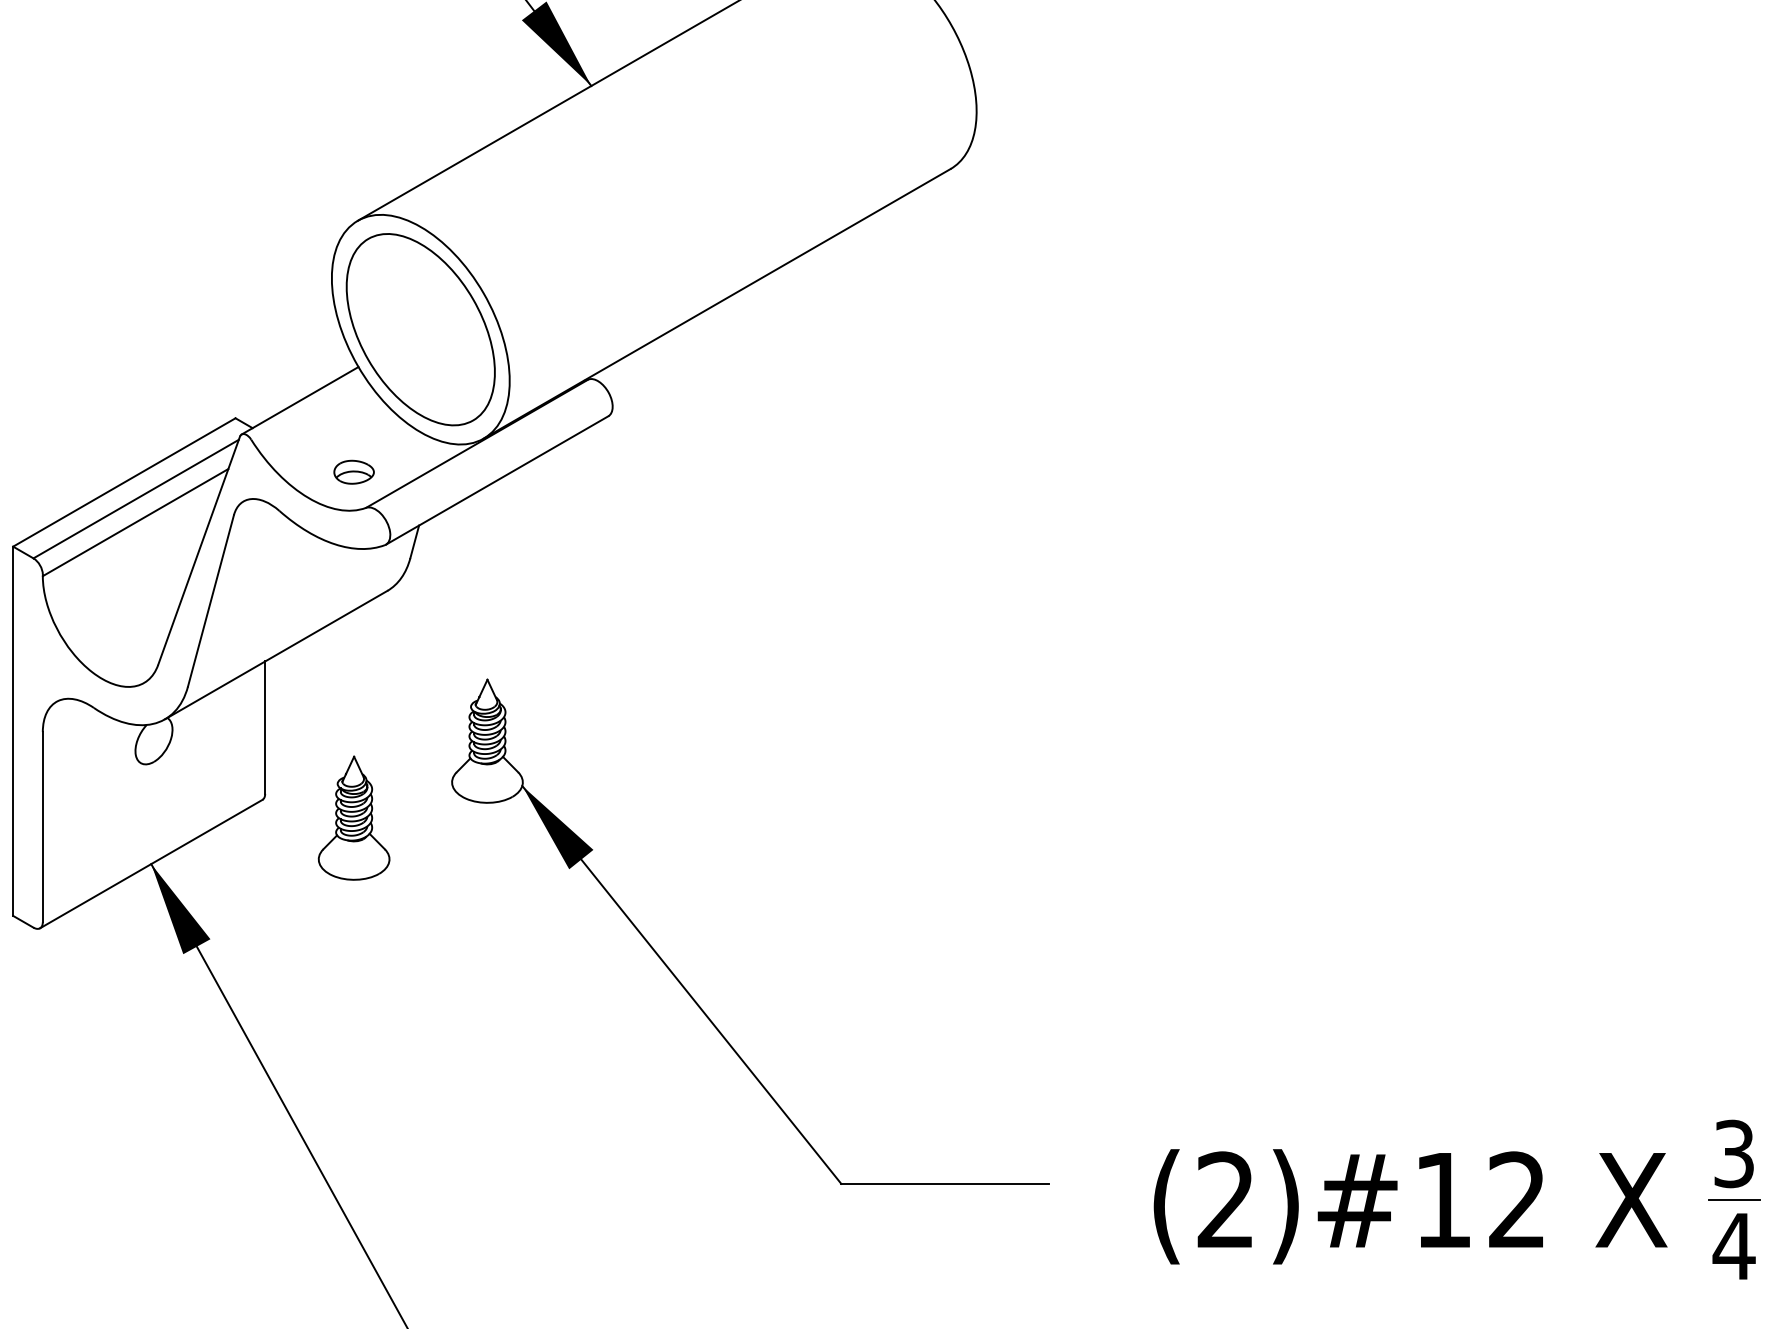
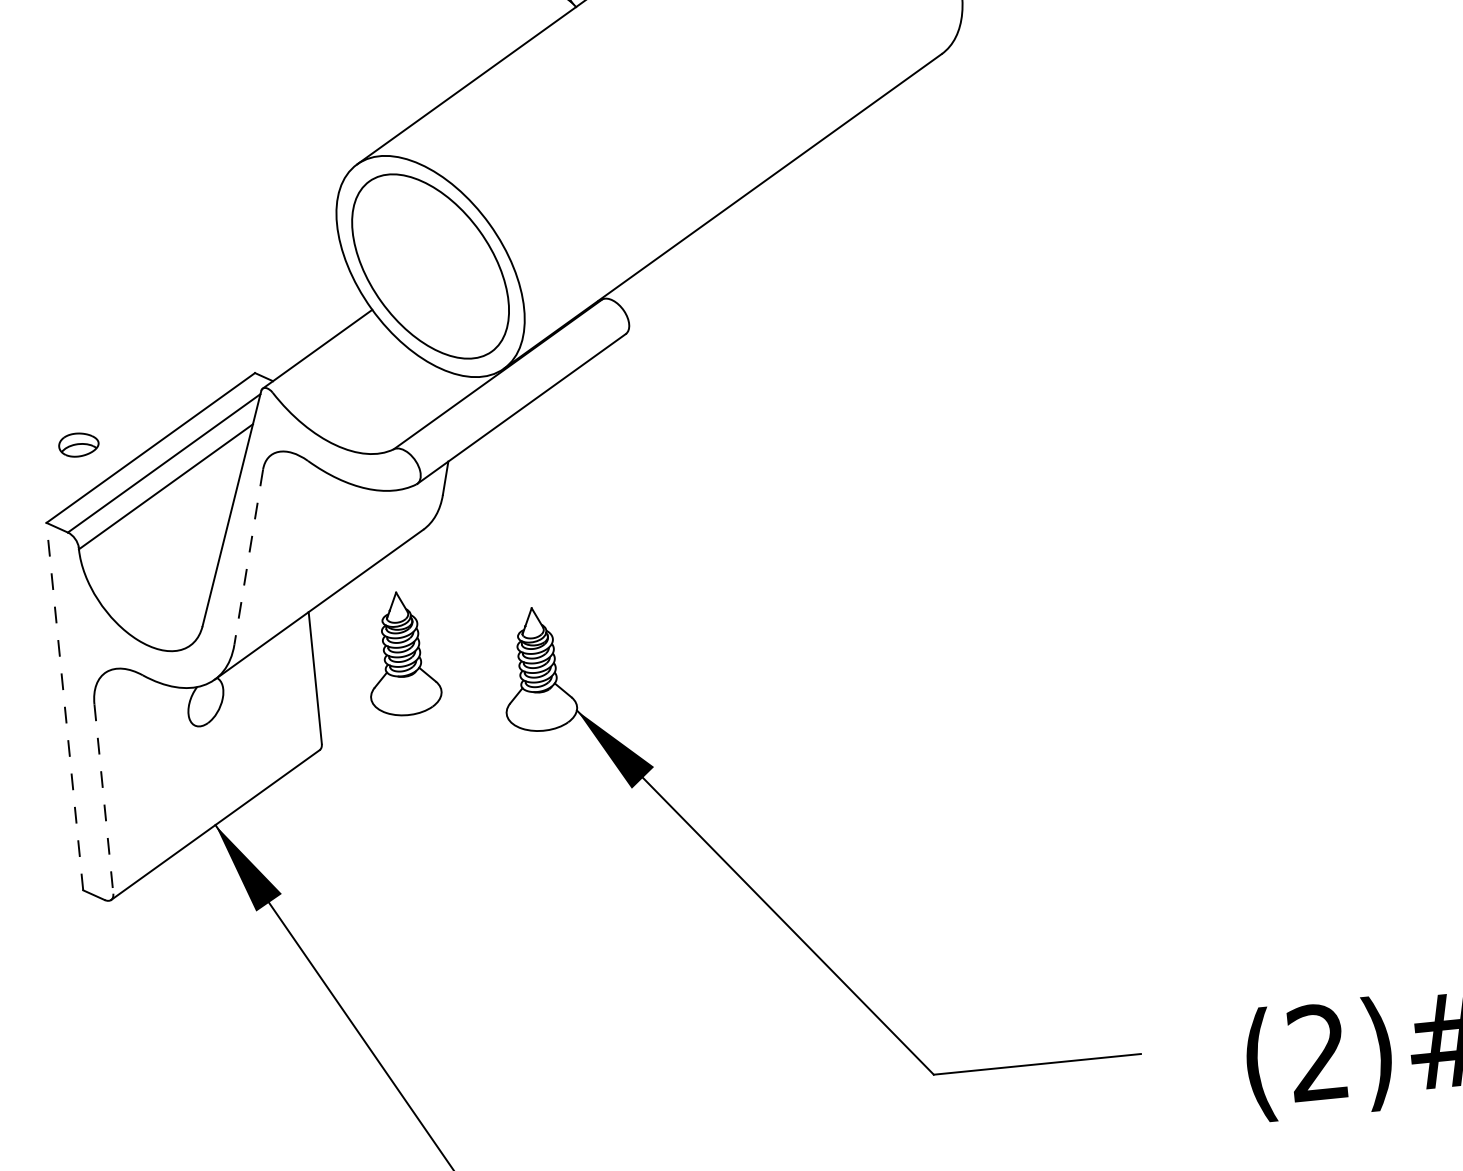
part: (353, 471) -> (78, 444), moved
line: (210, 600) -> (248, 556), solid -> dashed
line: (13, 731) -> (65, 706), solid -> dashed
part: (353, 817) -> (401, 653), moved
line: (42, 827) -> (103, 799), solid -> dashed

